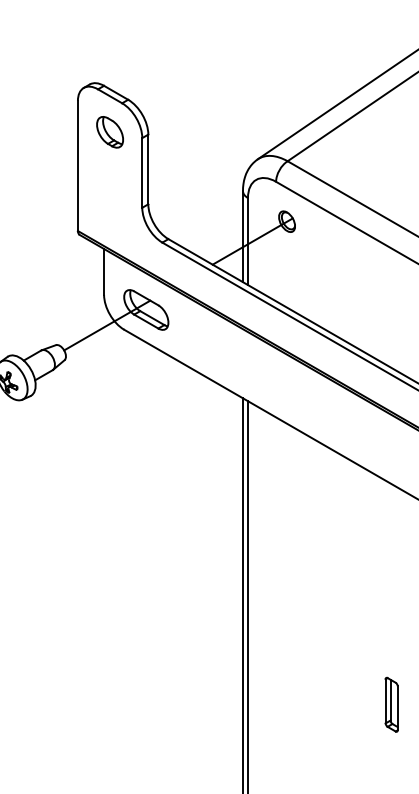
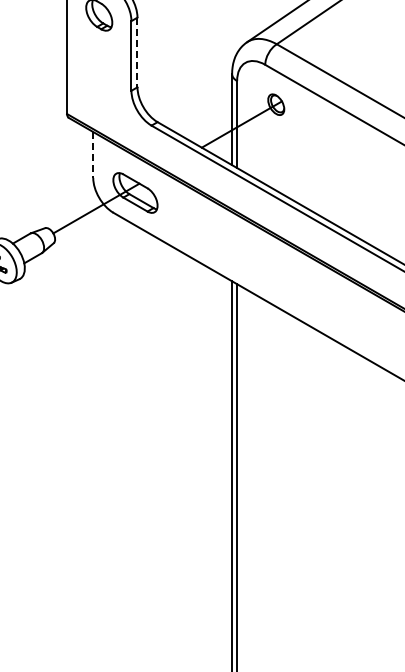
line: (148, 169) -> (137, 52), solid -> dashed
line: (104, 271) -> (93, 154), solid -> dashed
part: (391, 704) -> (380, 587), removed

